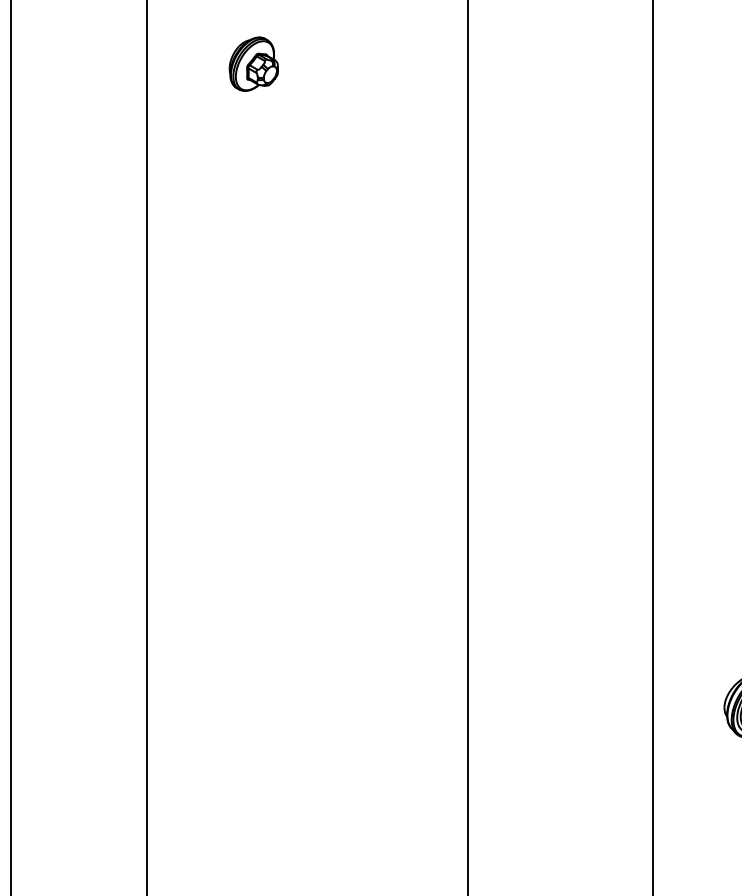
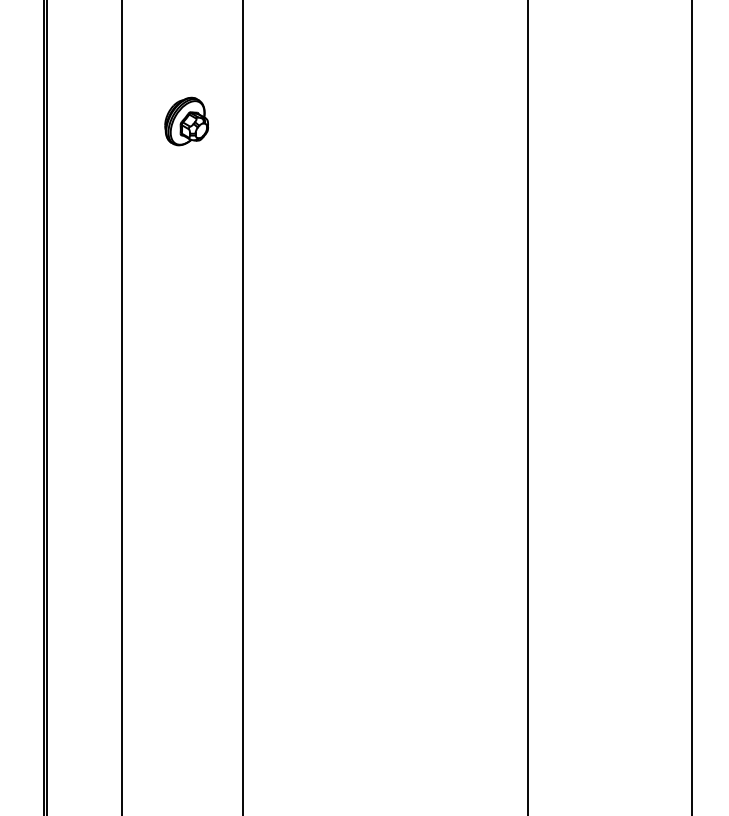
part: (253, 64) -> (186, 121), moved

